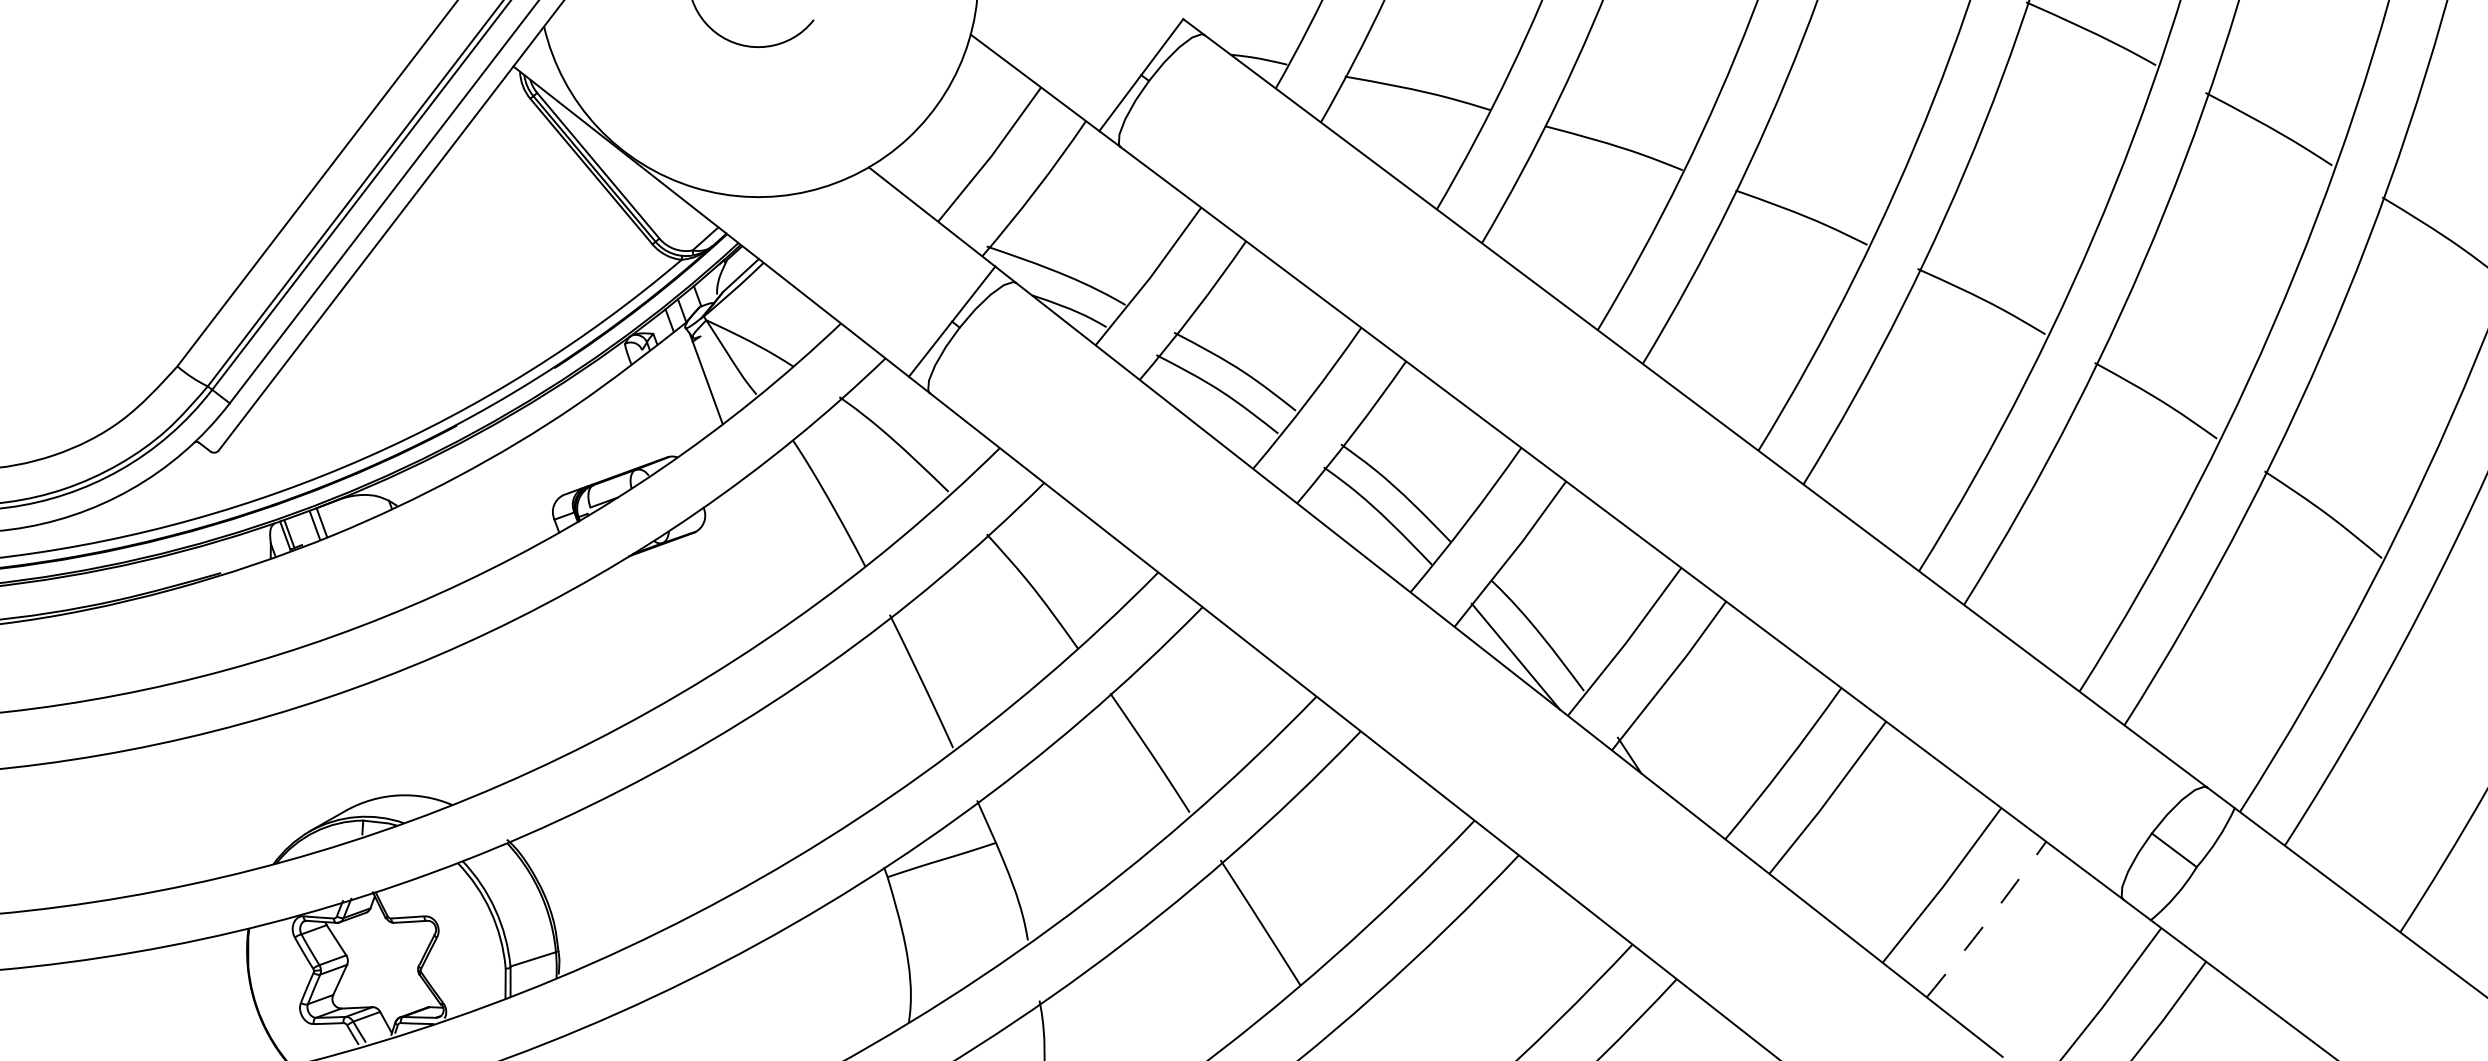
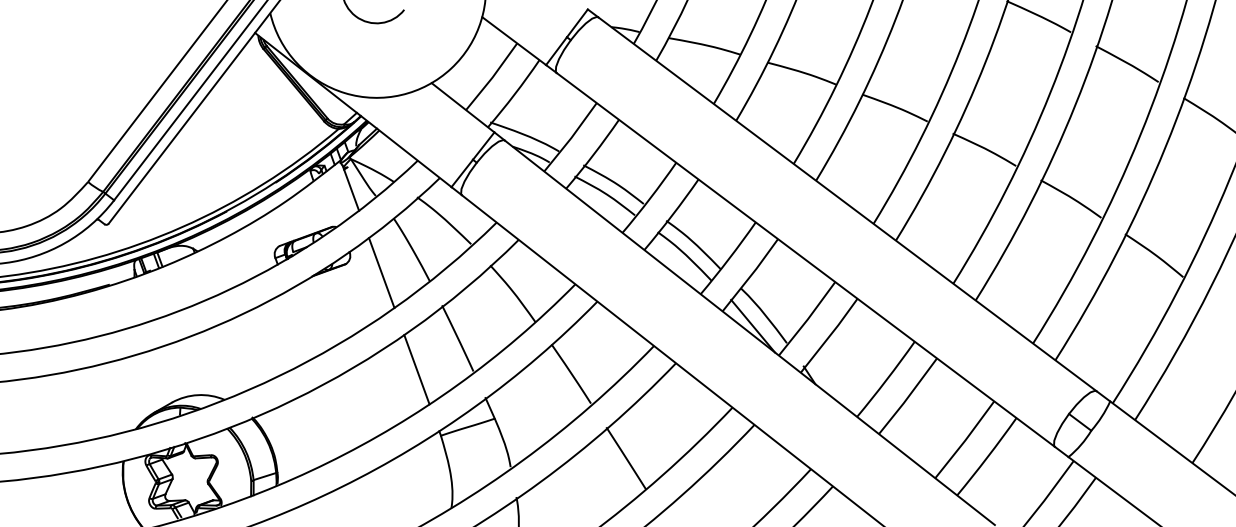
line: (767, 550) -> (381, 273), added
line: (838, 743) -> (416, 369), added
arc: (1987, 921) -> (987, 457), dashed -> solid

